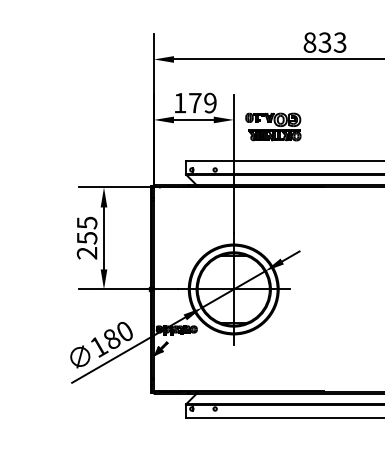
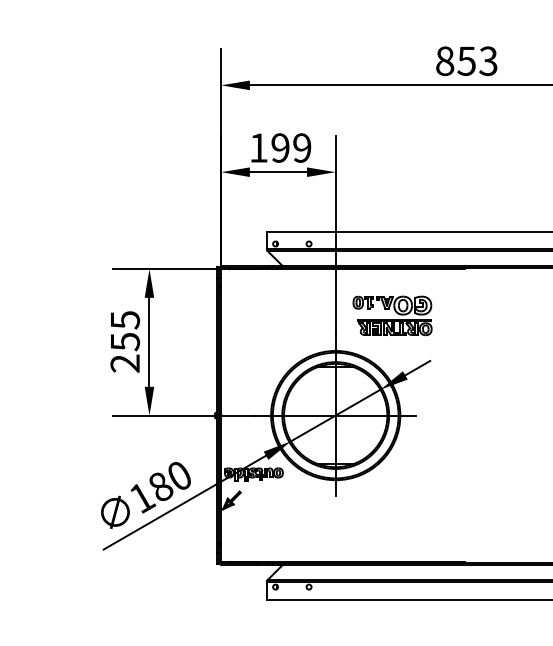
text: (325, 42) -> (467, 61), 833 -> 853
text: (195, 102) -> (280, 147), 179 -> 199
part: (273, 126) -> (392, 315), moved

